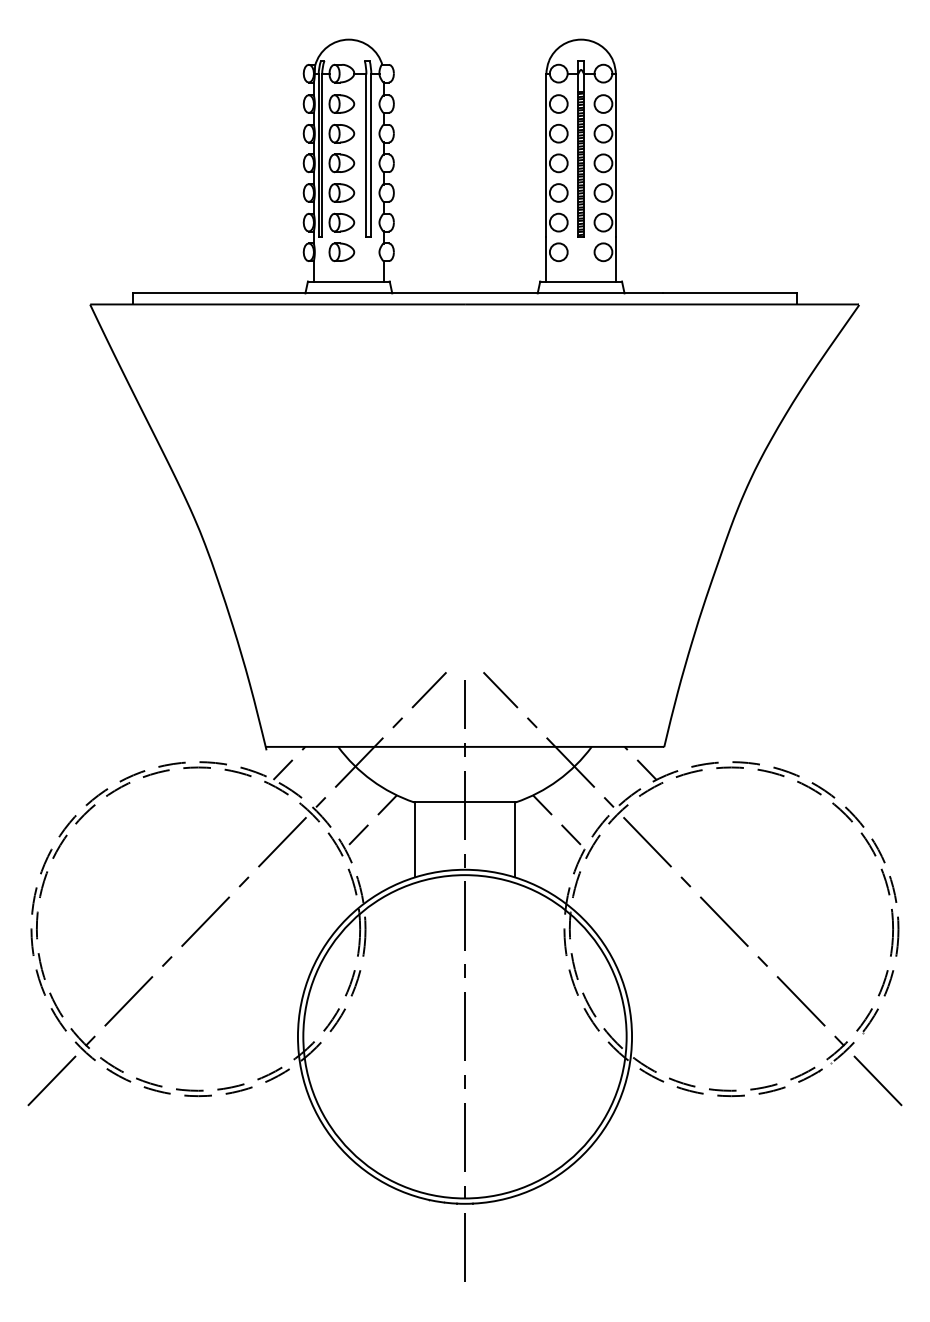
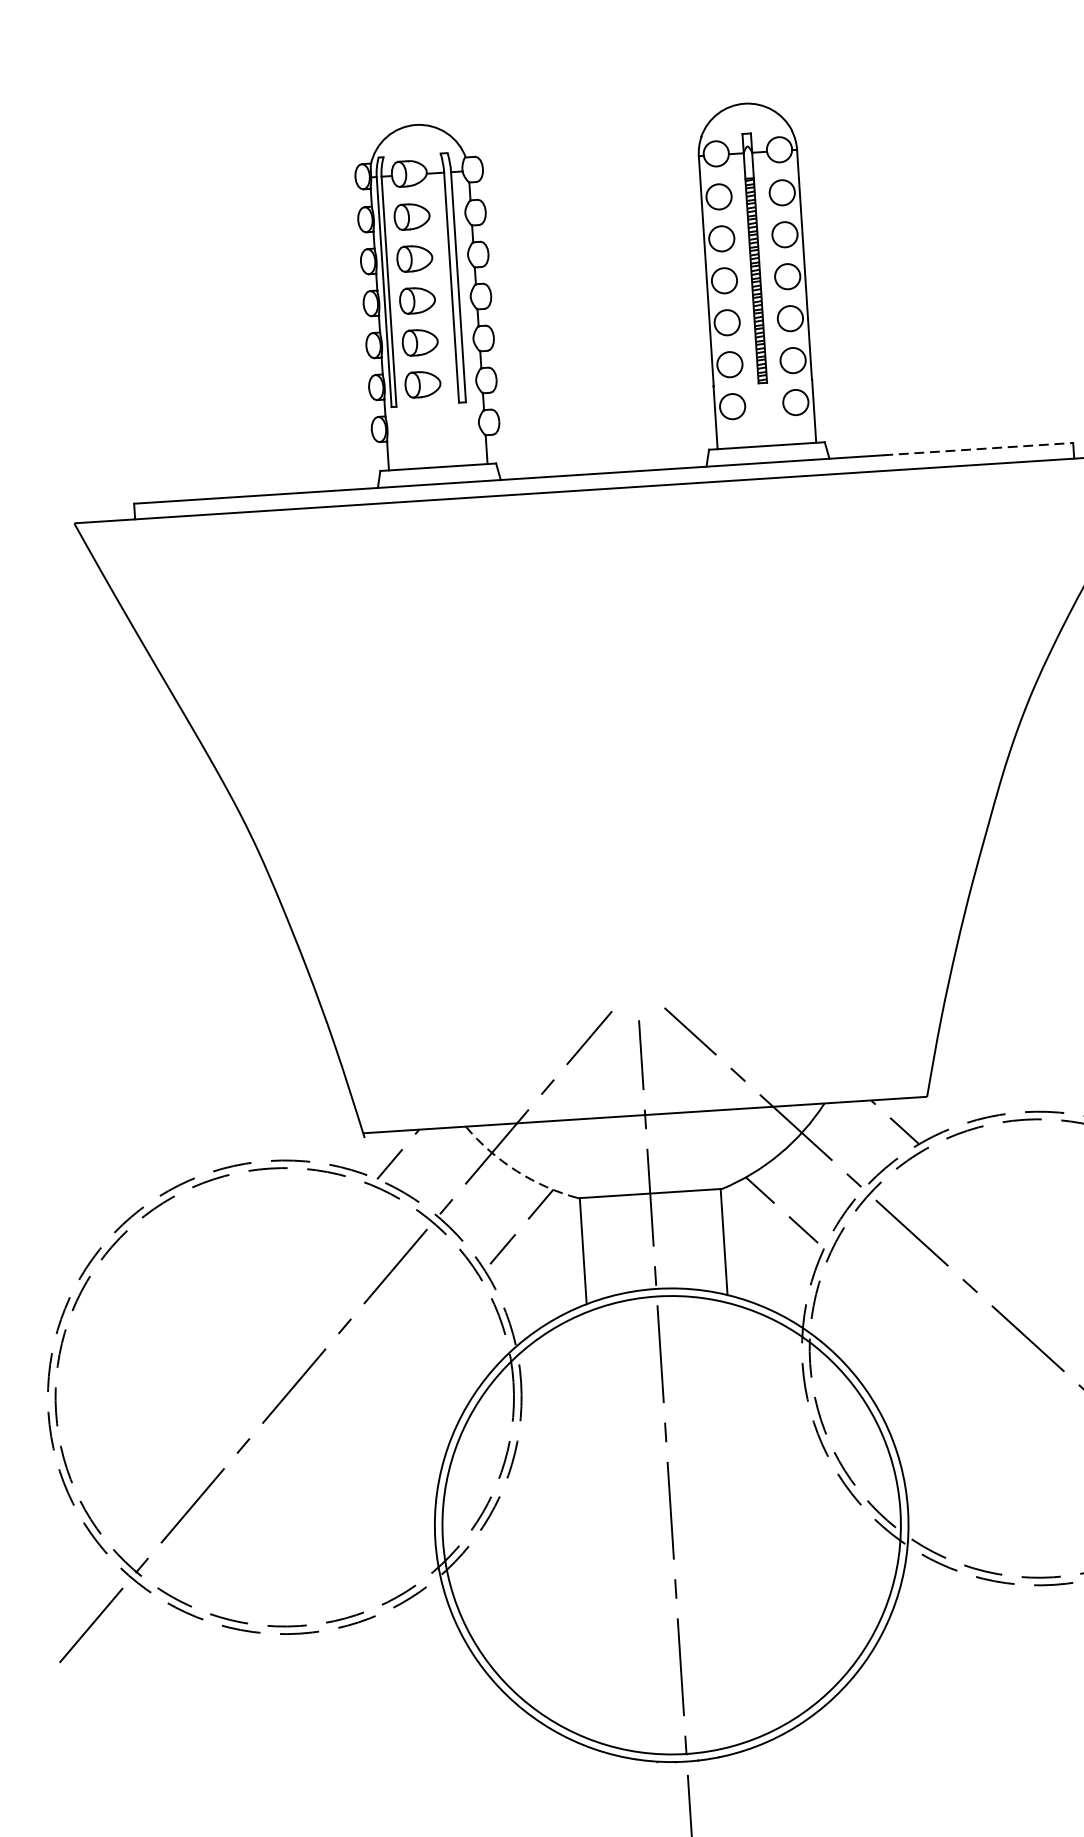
part: (341, 251) -> (425, 425), removed
line: (730, 293) -> (979, 449), solid -> dashed
arc: (371, 780) -> (515, 1171), solid -> dashed

